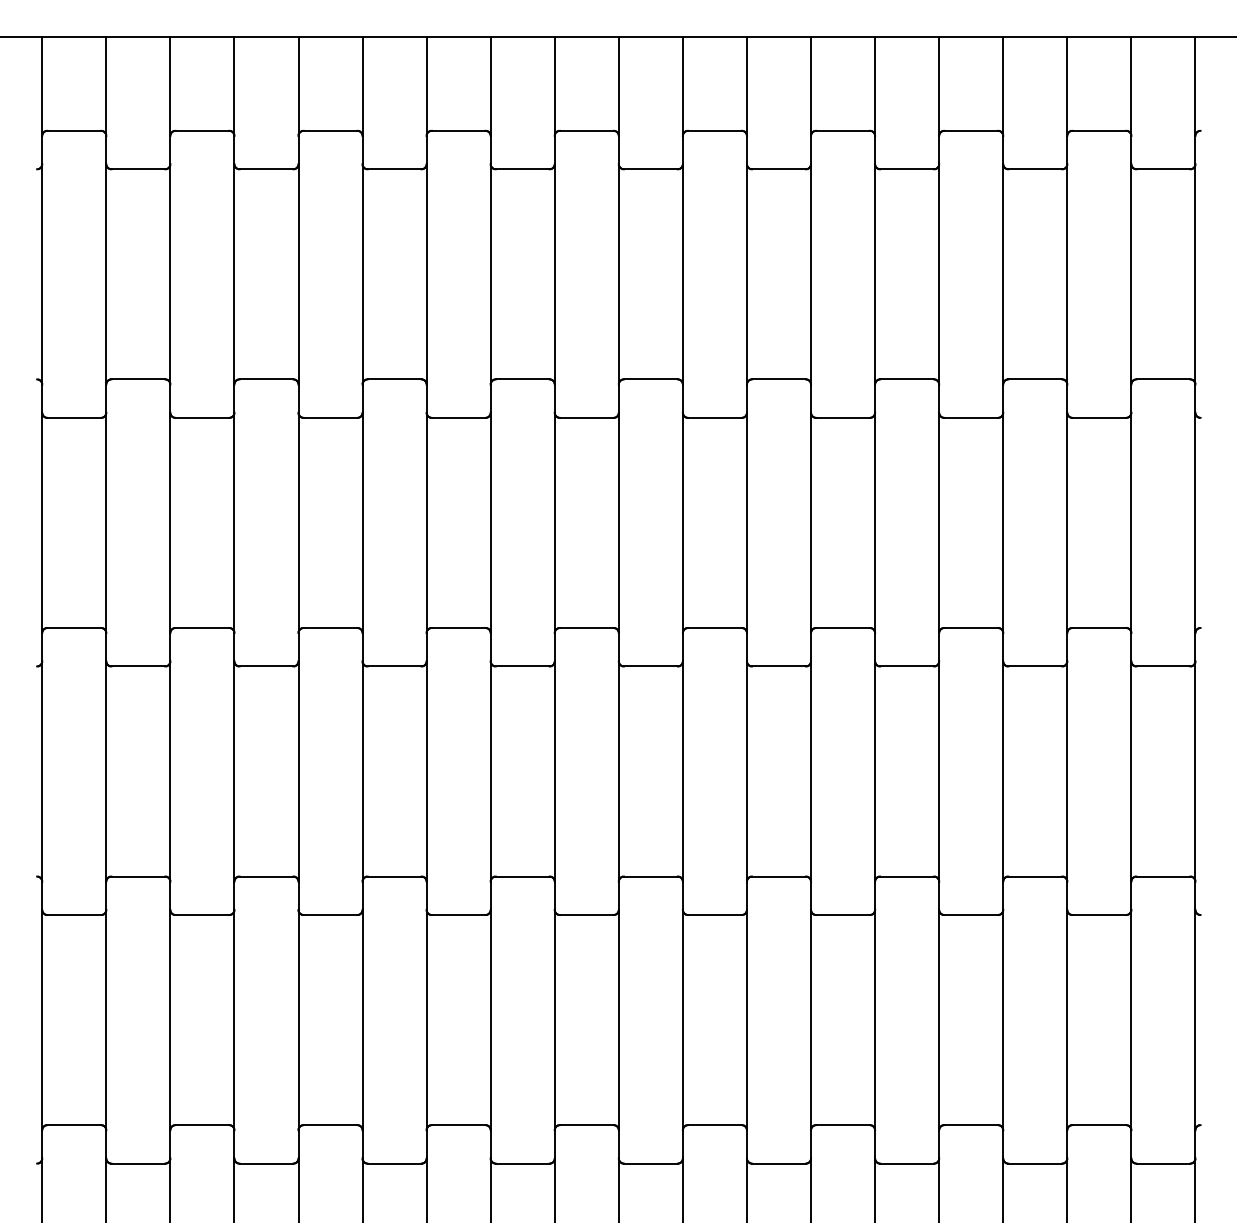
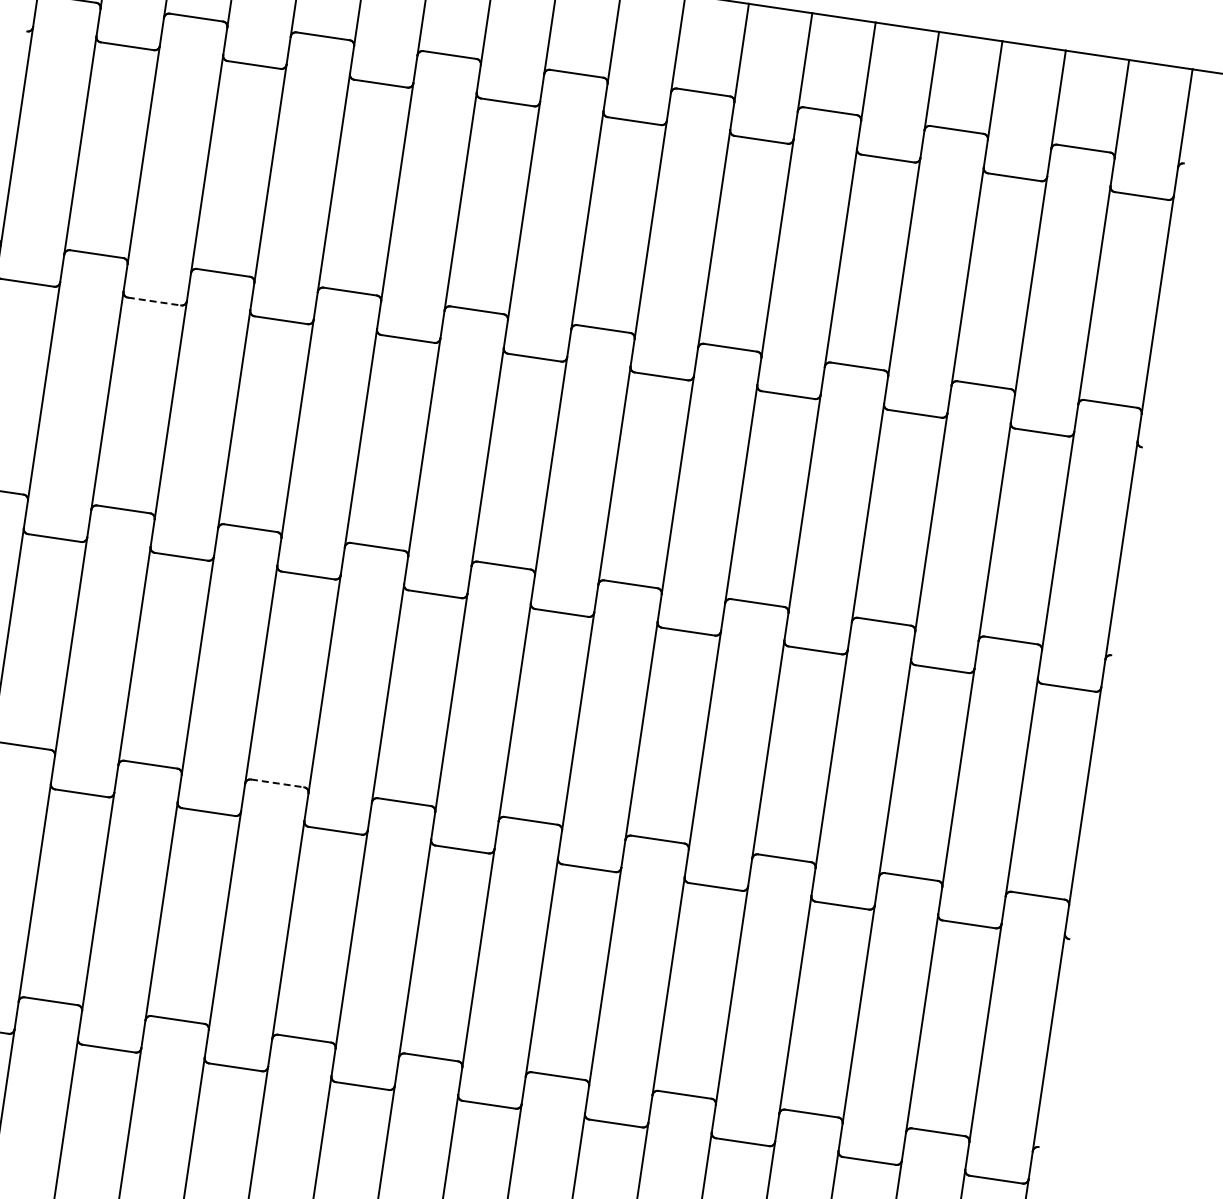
line: (202, 417) -> (154, 301), solid -> dashed
line: (394, 876) -> (277, 783), solid -> dashed

